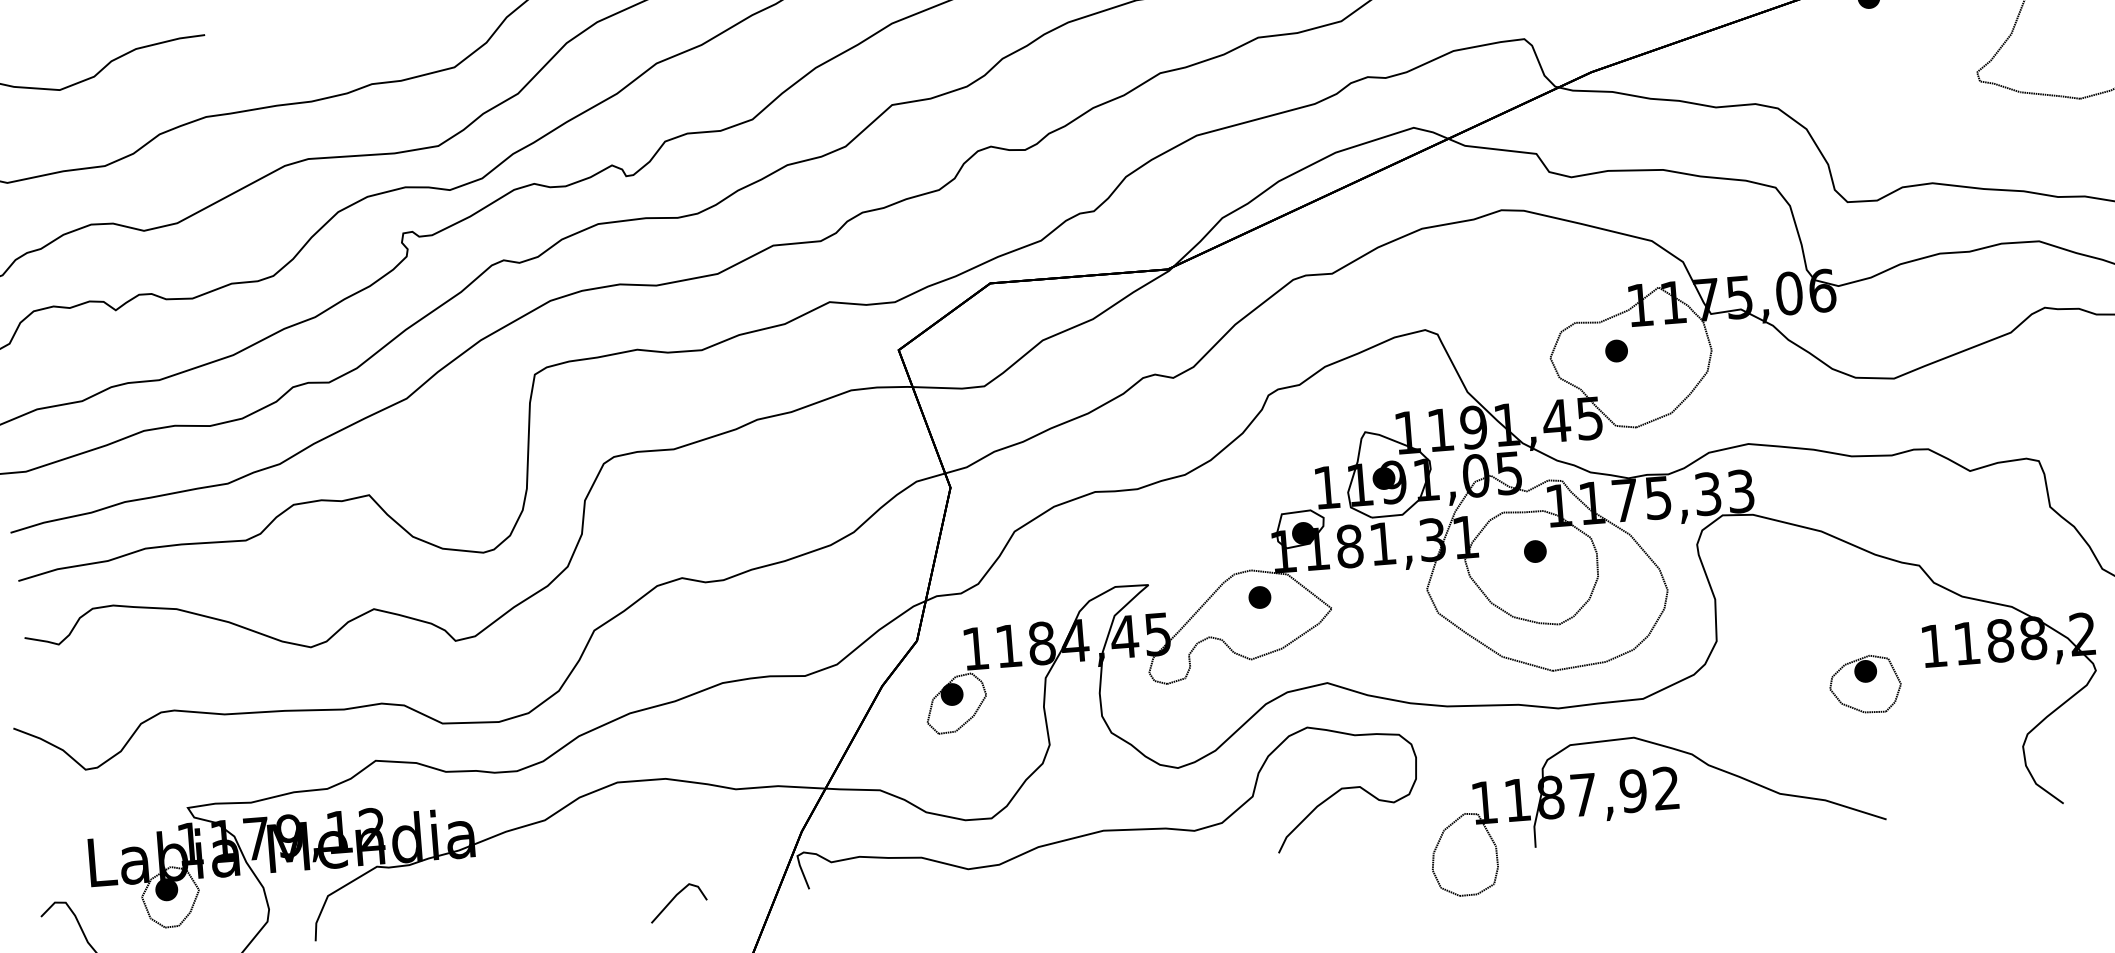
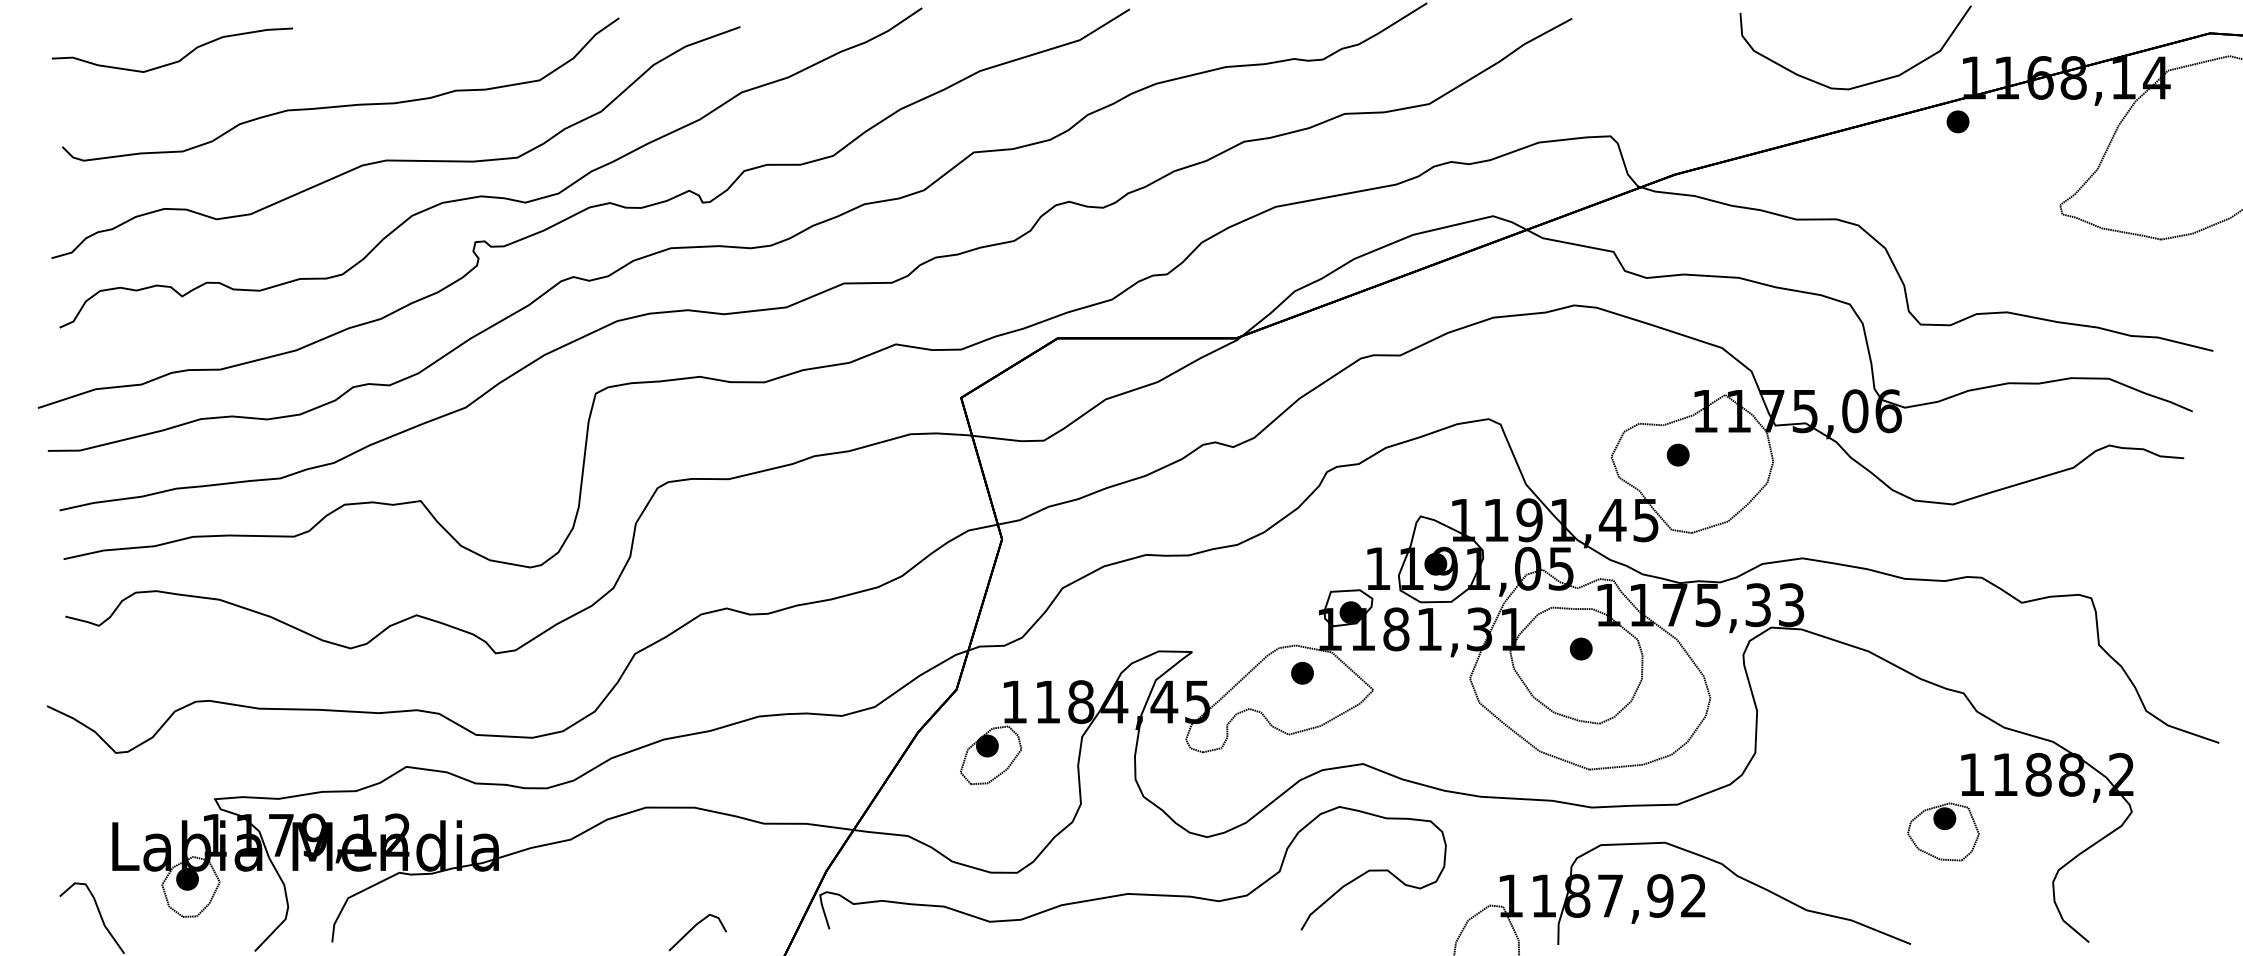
part: (1865, 684) -> (1943, 831), moved

